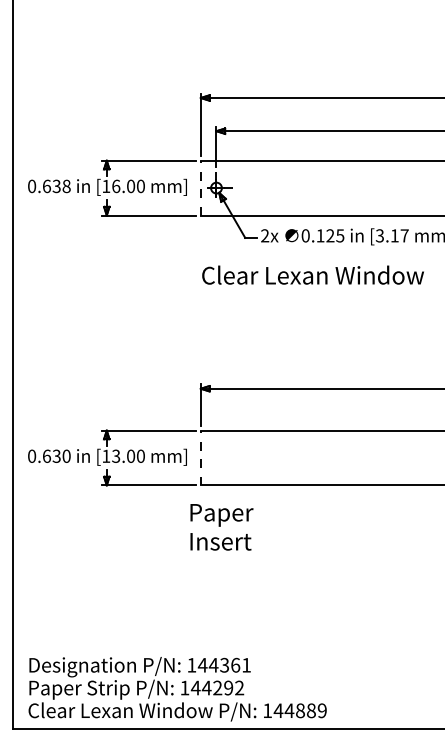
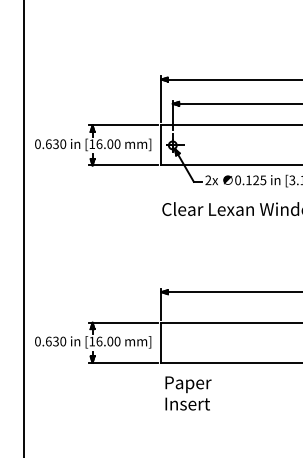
text: (66, 186) -> (63, 144), 0.638 -> 0.630
line: (200, 187) -> (161, 144), dashed -> solid
text: (116, 455) -> (99, 340), [13.00 -> [16.00
line: (200, 457) -> (161, 342), dashed -> solid
text: (221, 527) -> (188, 393), moved

